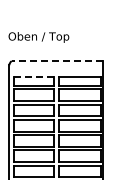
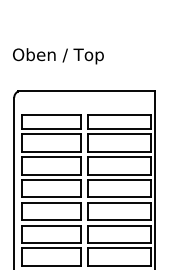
line: (57, 60) -> (86, 90), dashed -> solid
line: (34, 76) -> (51, 114), dashed -> solid

